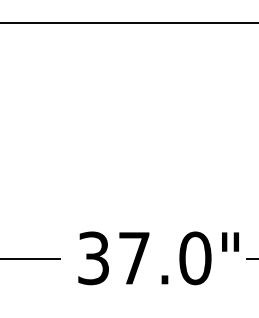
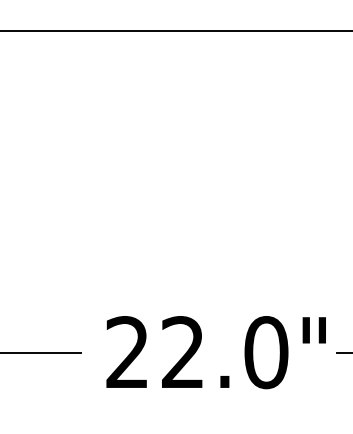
text: (113, 258) -> (154, 352), 37.0" -> 22.0"

